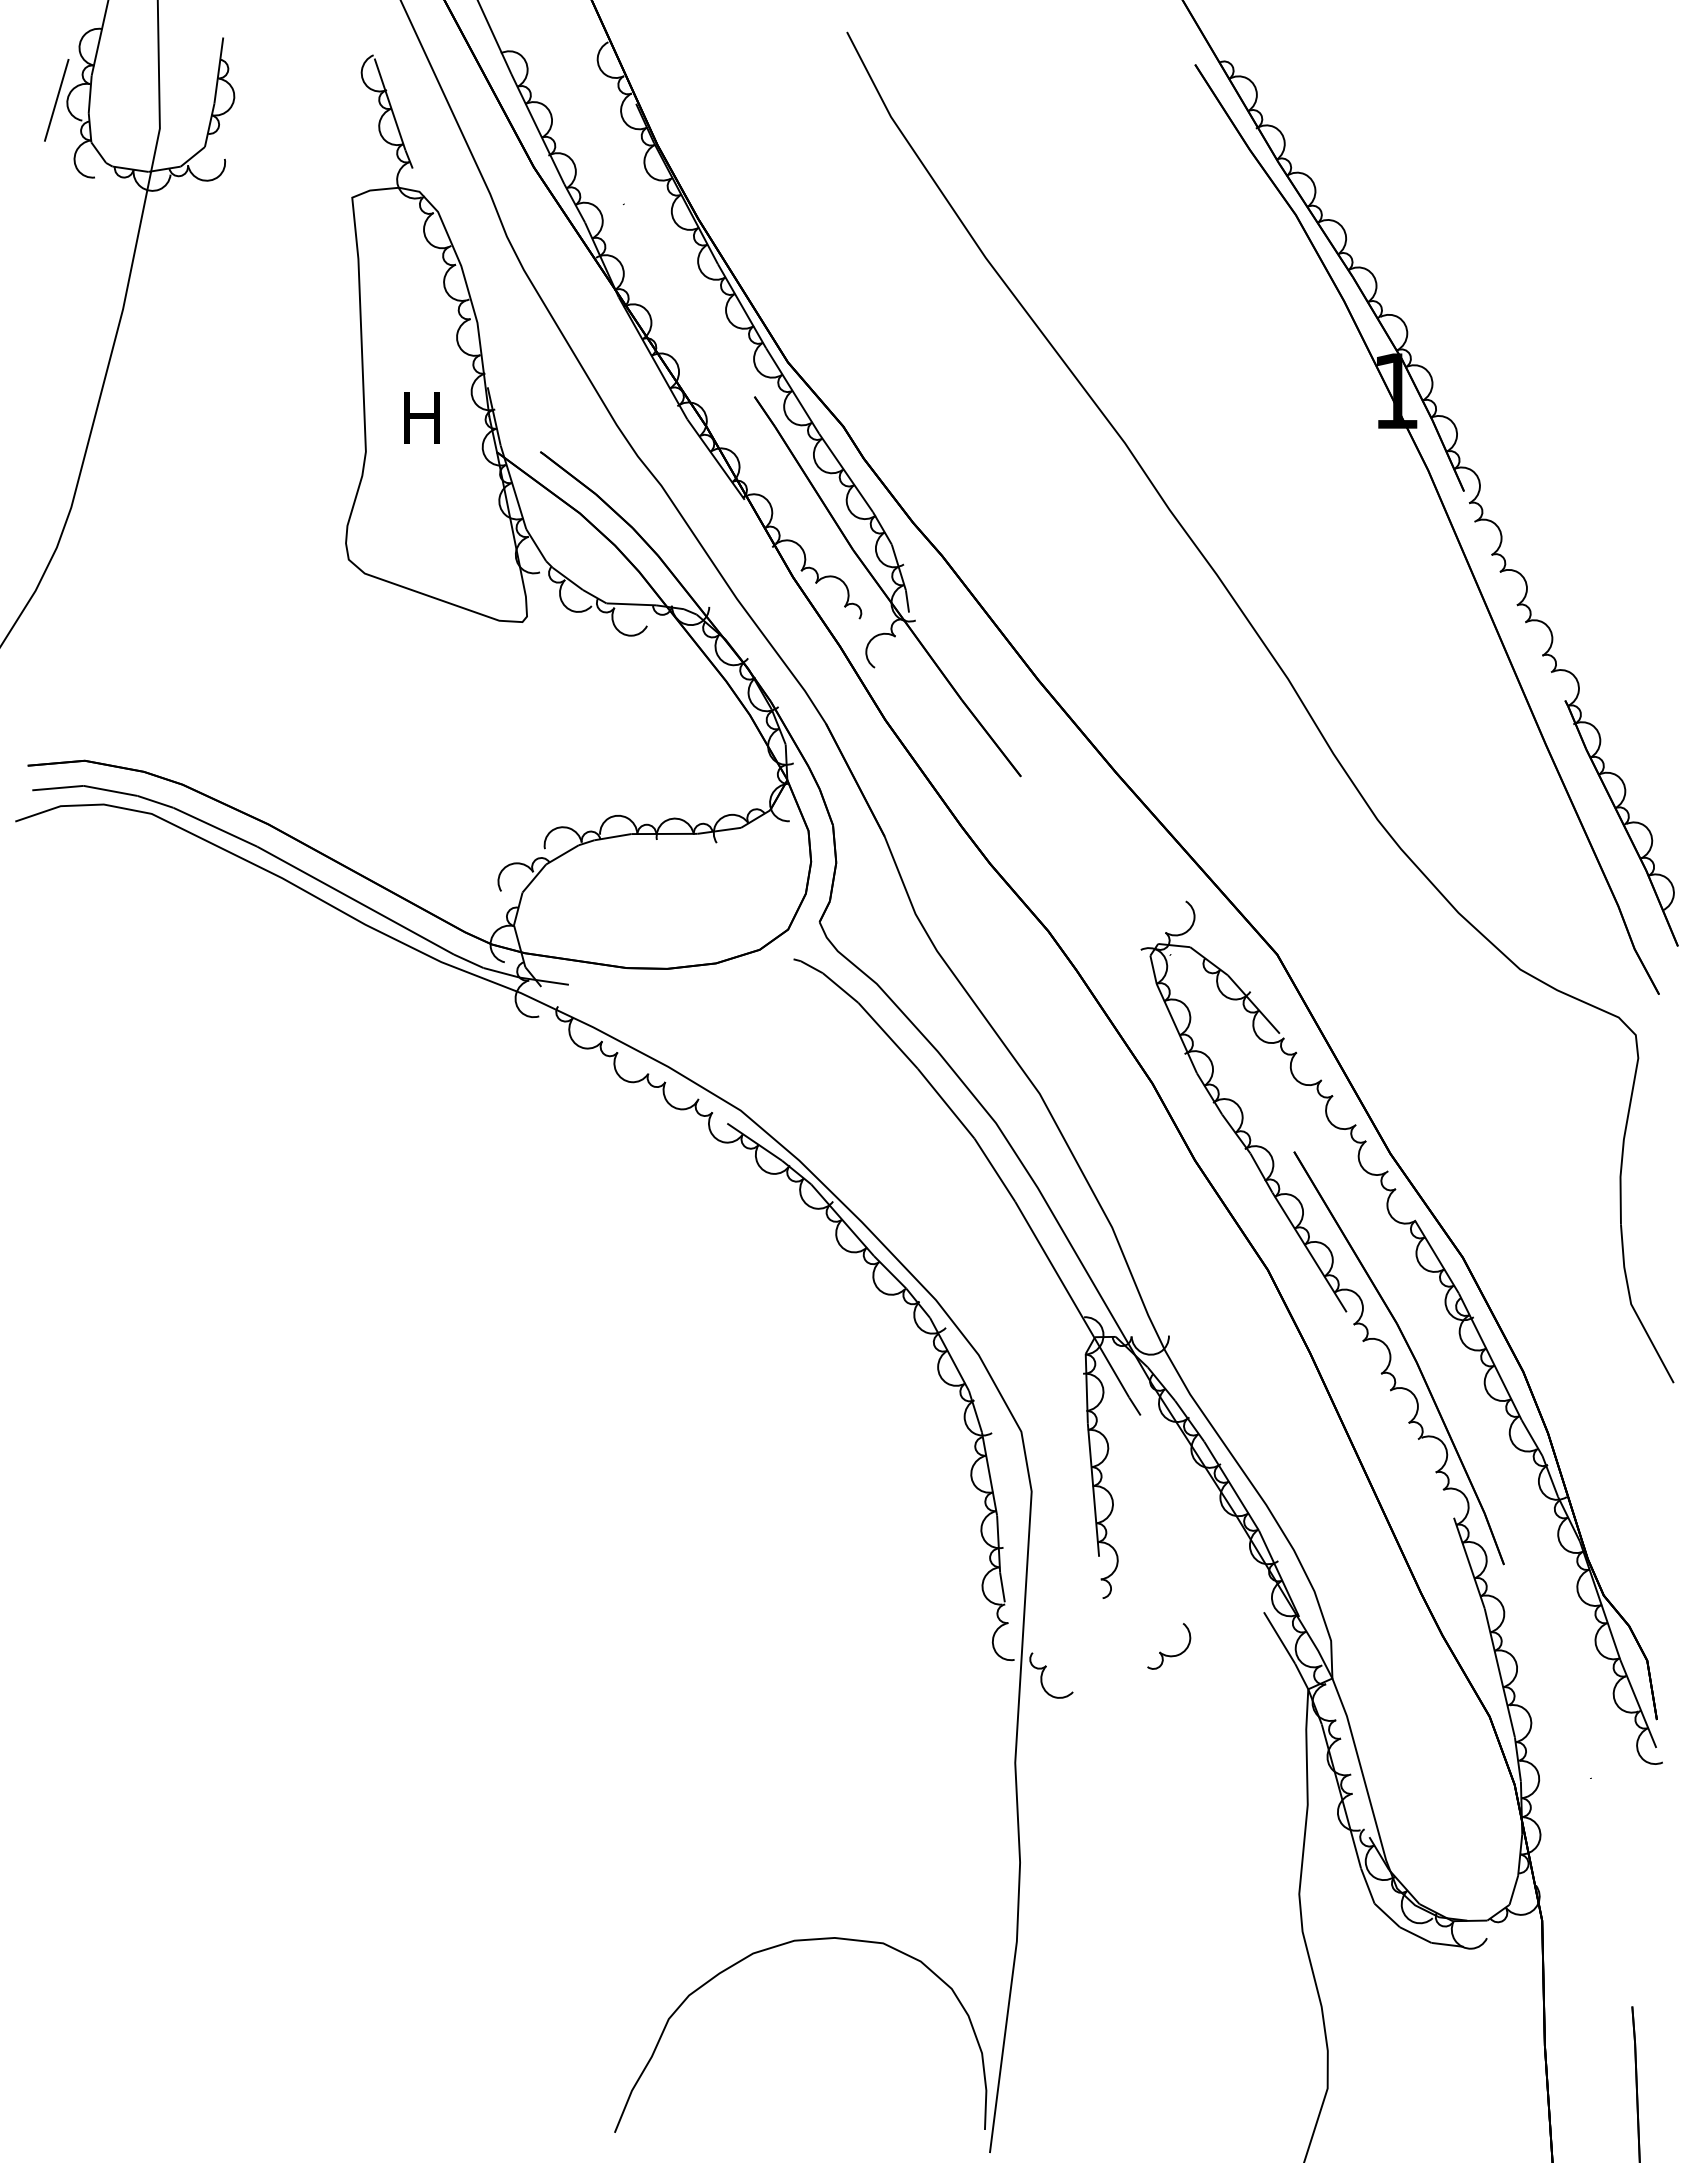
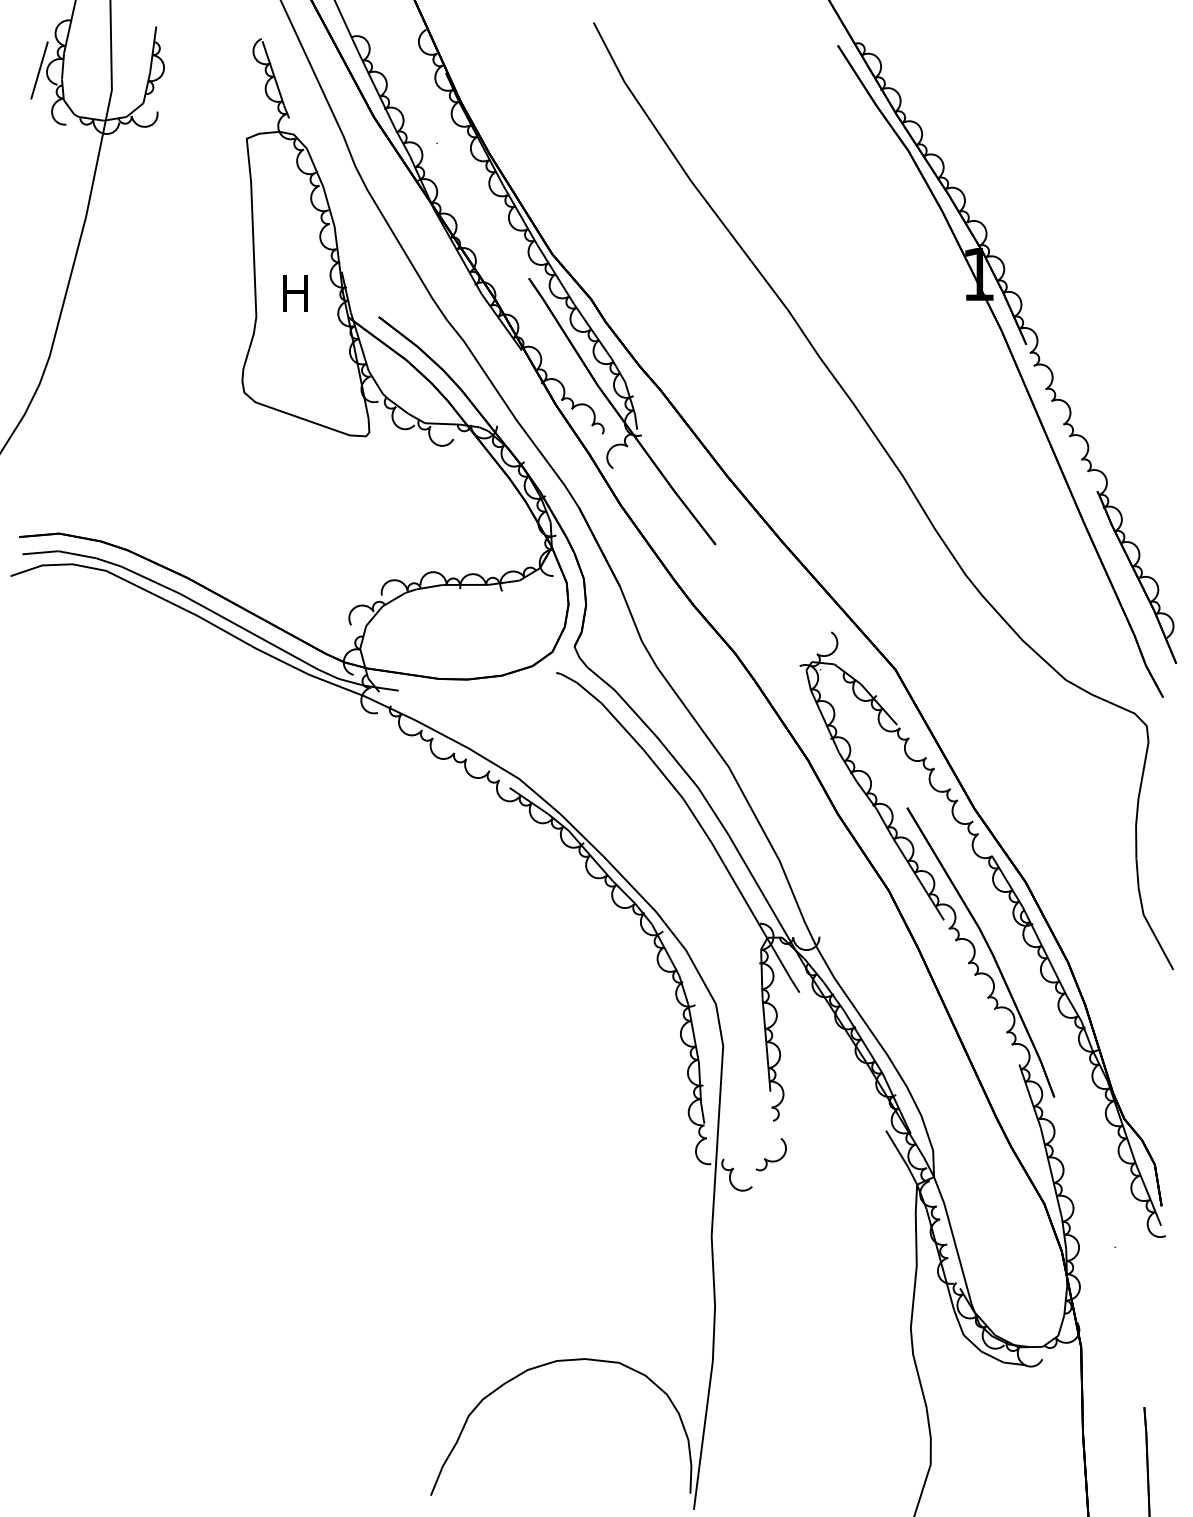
part: (1166, 1654) -> (769, 1160), moved

